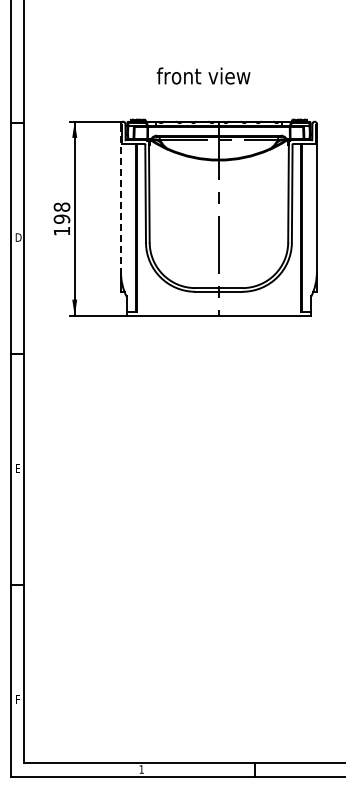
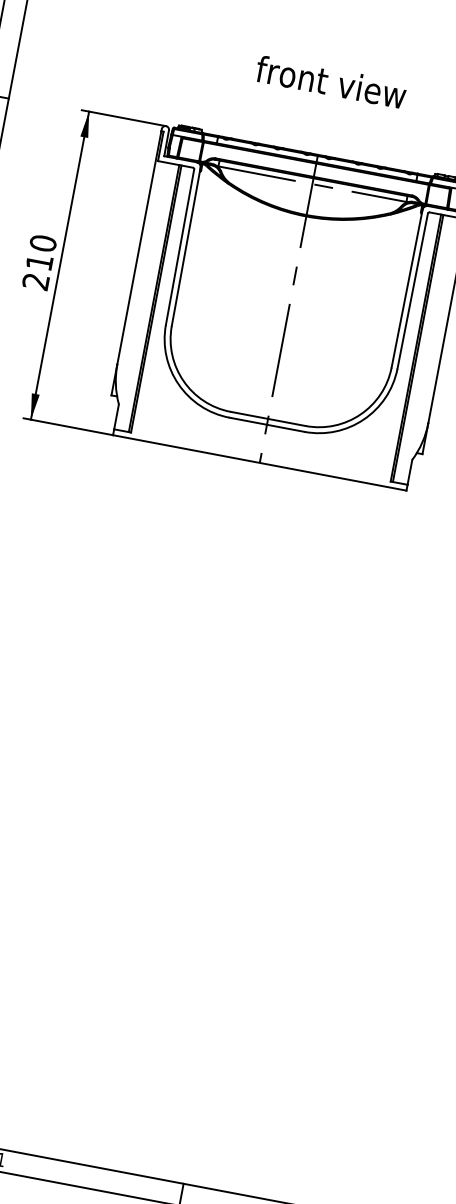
text: (203, 75) -> (331, 81), moved
line: (120, 199) -> (138, 248), dashed -> solid
text: (61, 218) -> (39, 261), 198 -> 210

